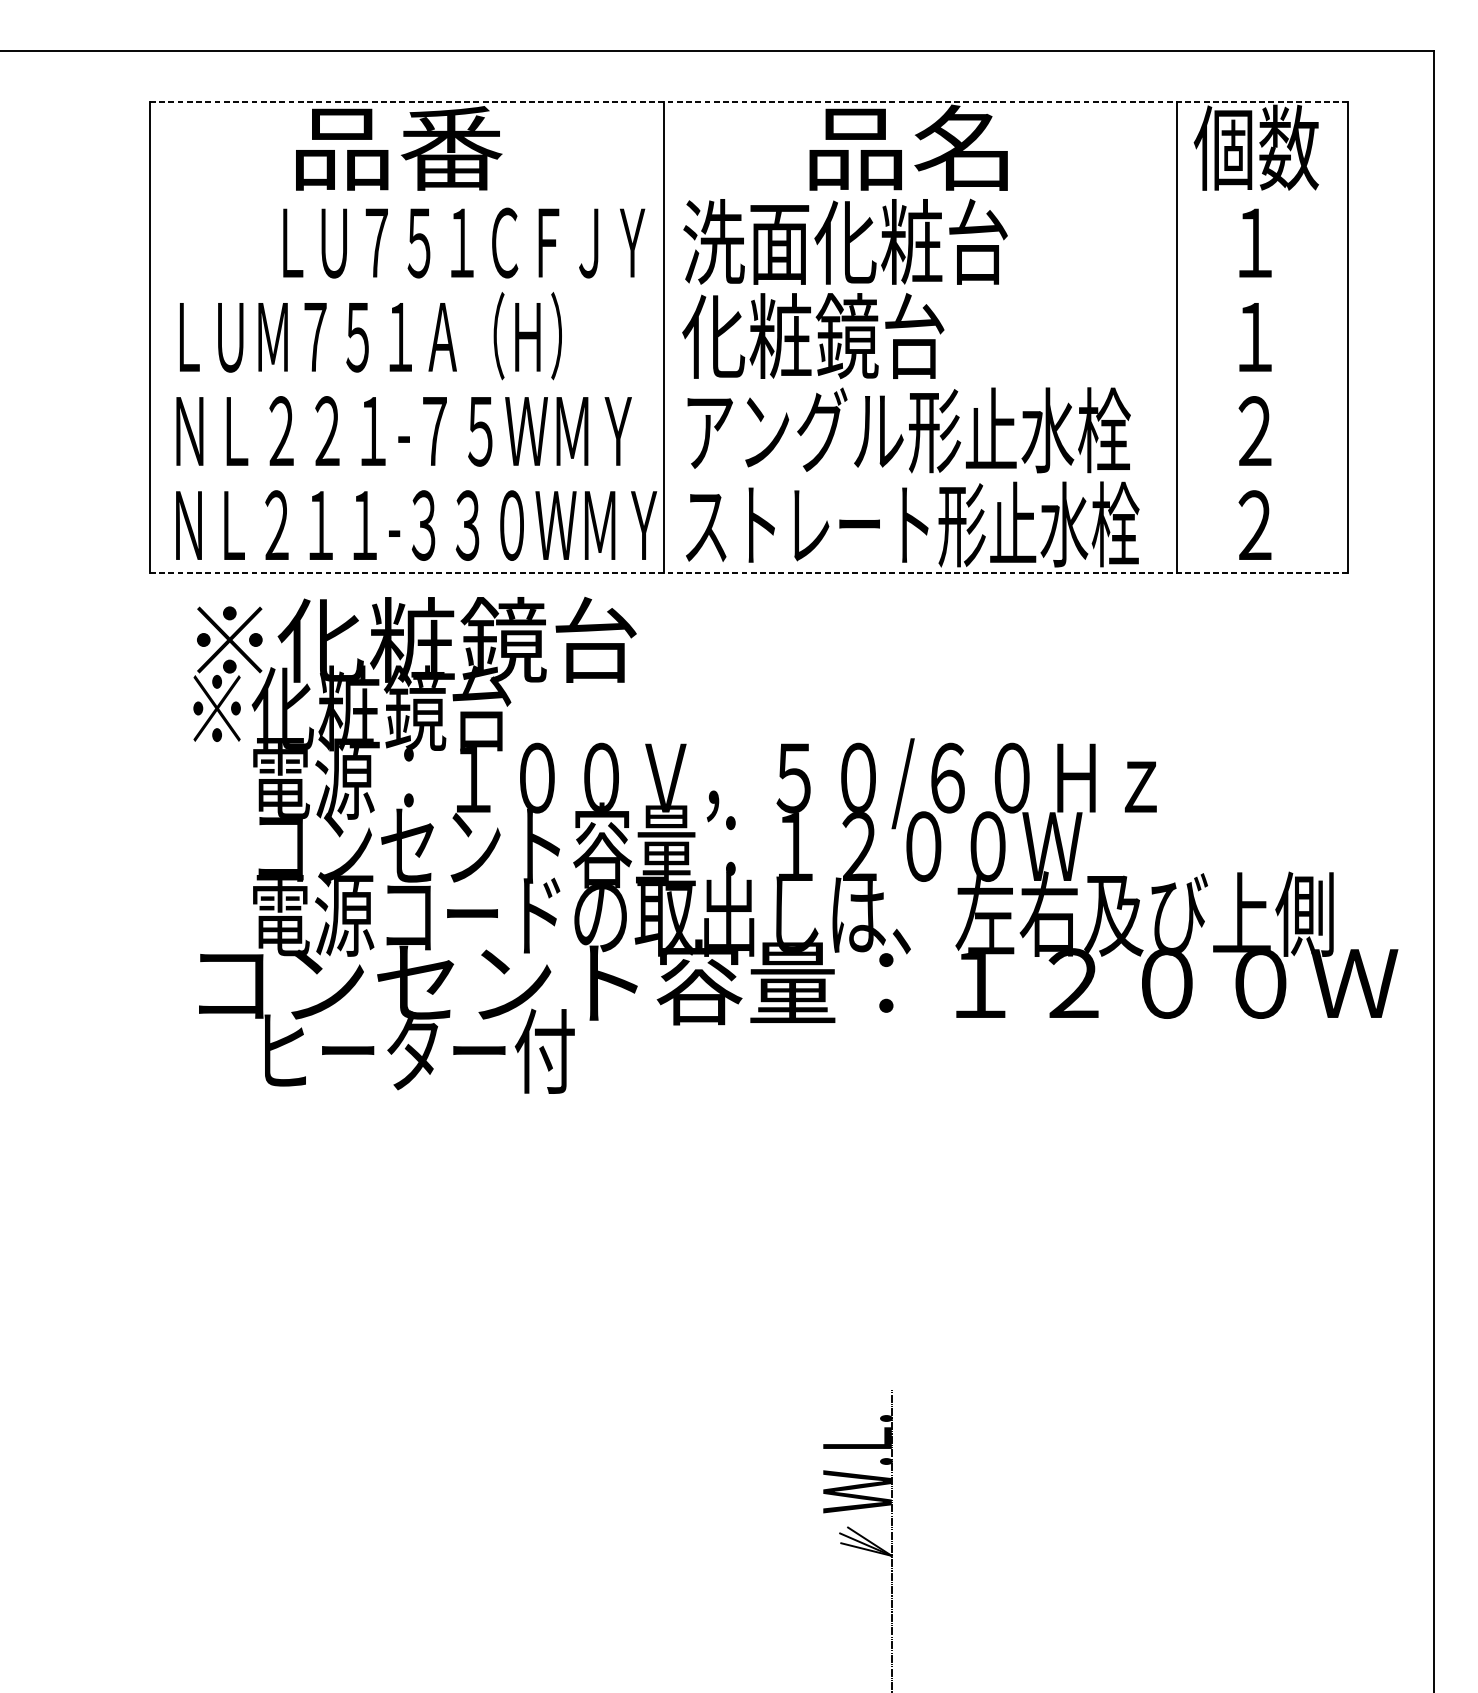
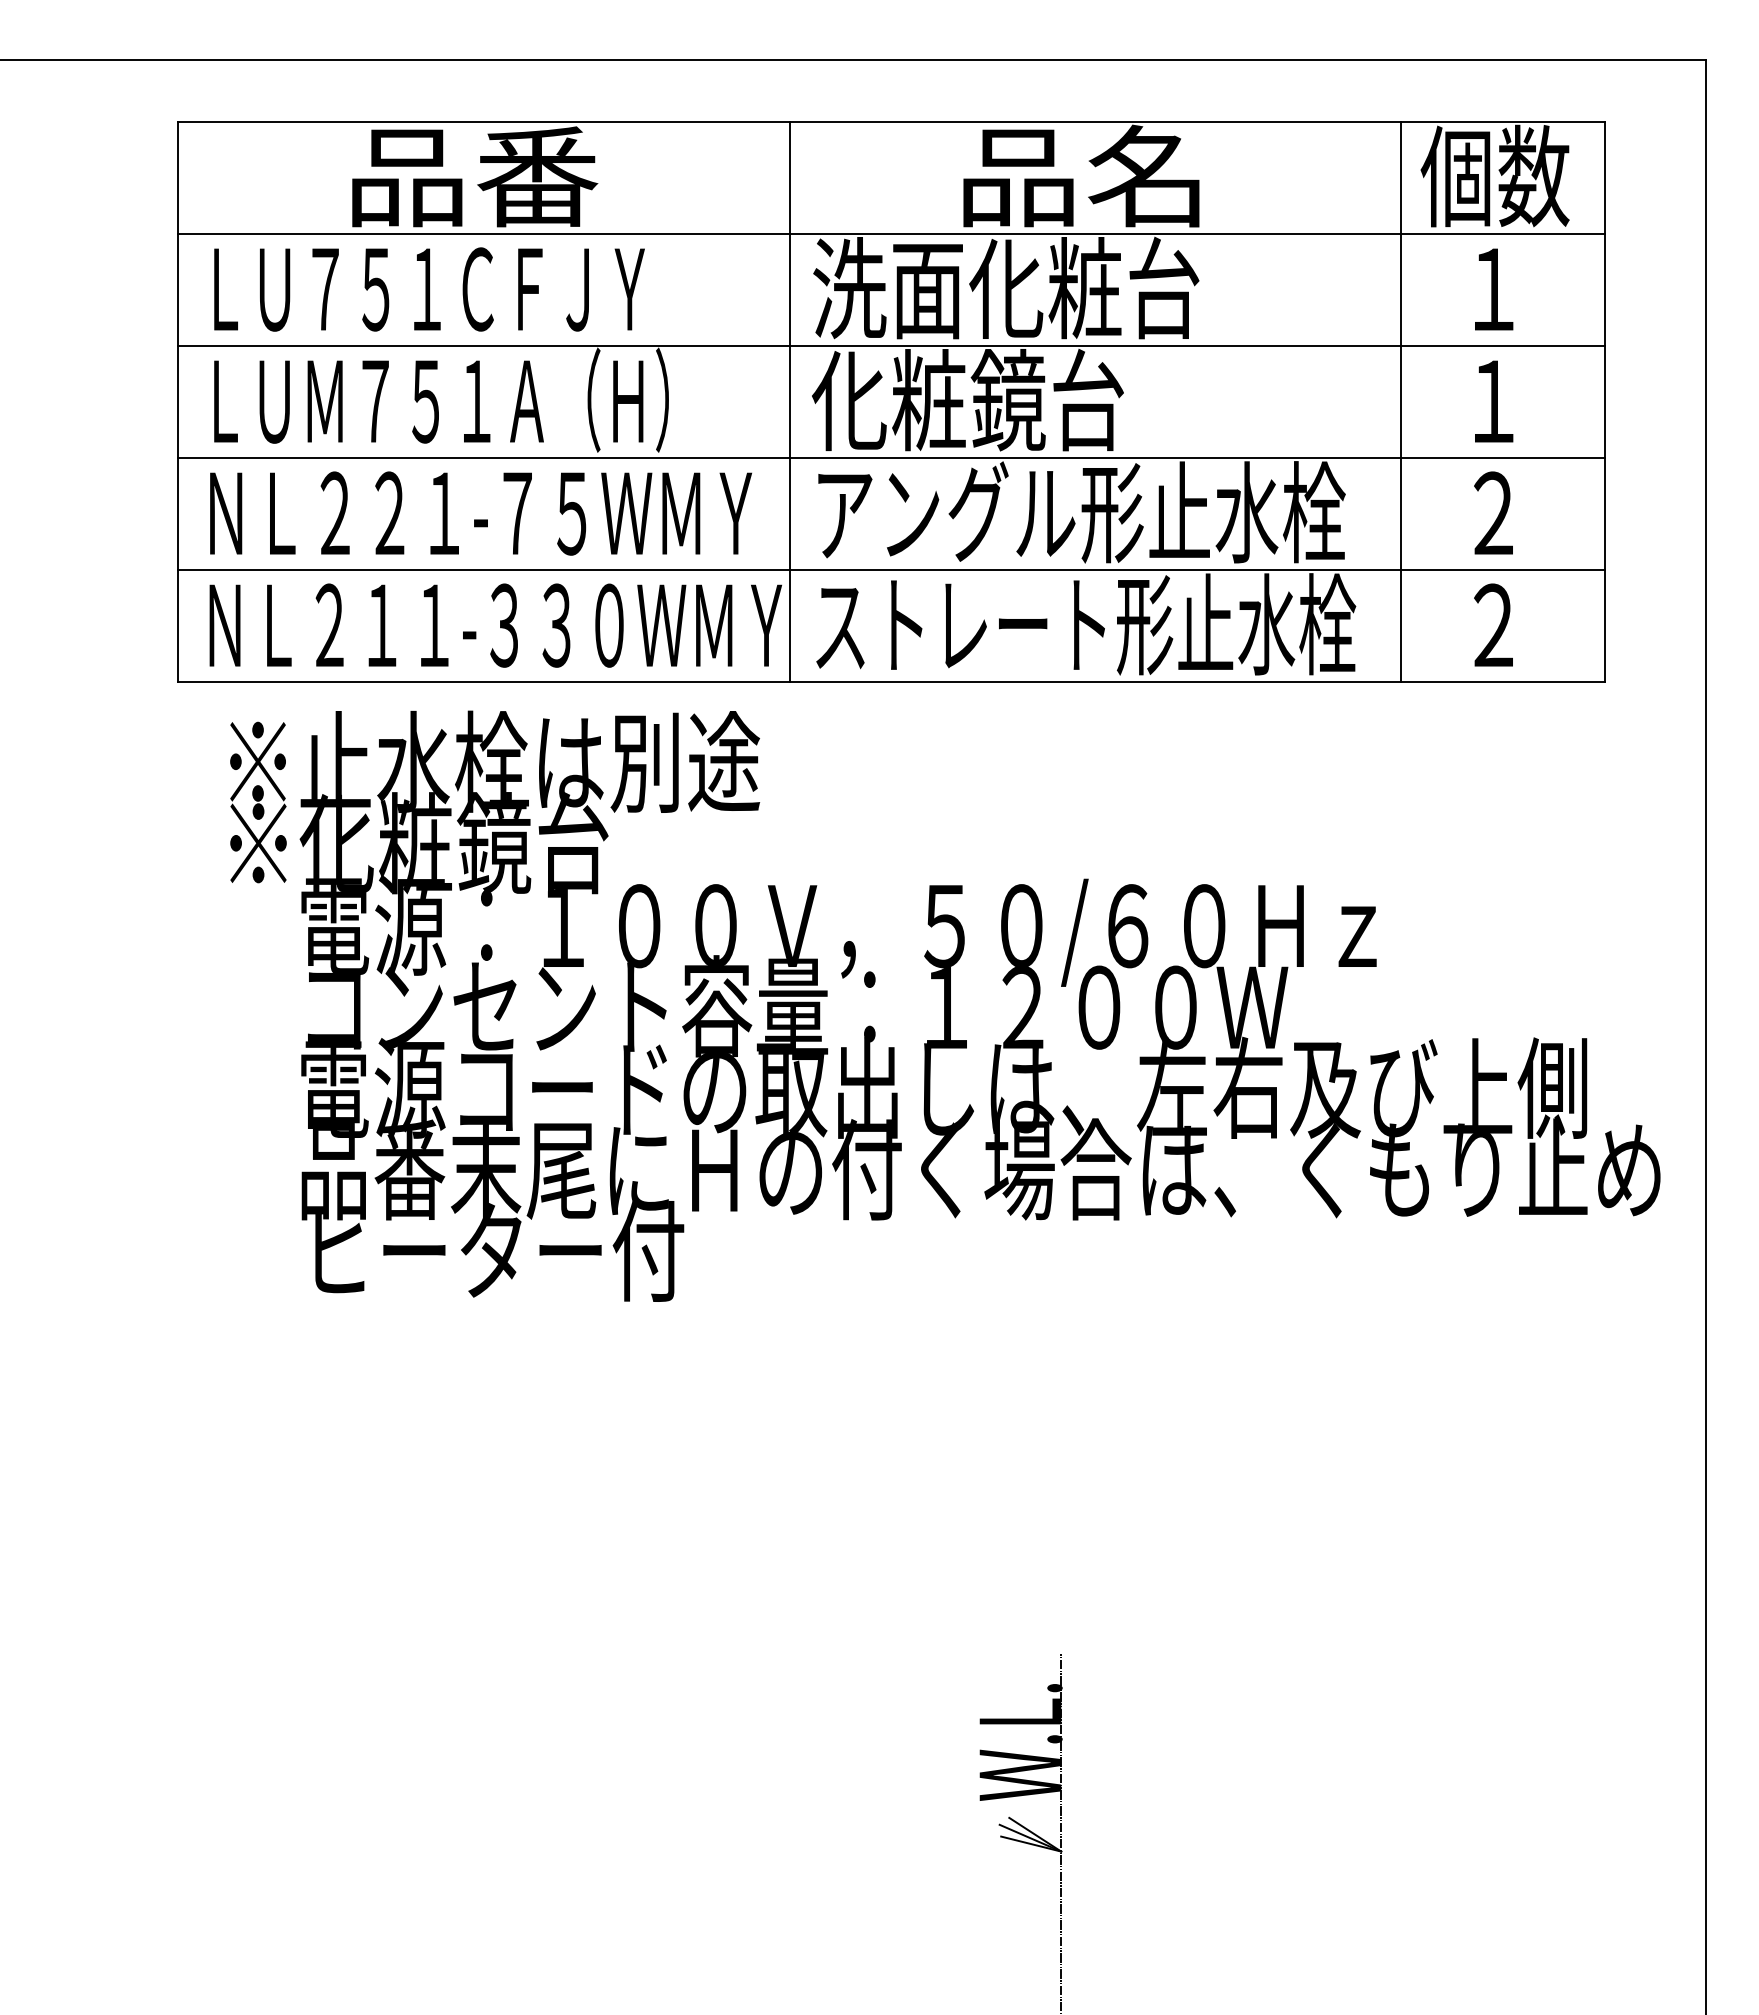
line: (749, 101) -> (892, 121), dashed -> solid
line: (749, 196) -> (891, 233), added
text: (464, 243) -> (429, 289), moved
line: (749, 290) -> (891, 345), added
line: (749, 384) -> (891, 457), added
line: (749, 478) -> (891, 569), added
line: (749, 572) -> (892, 681), dashed -> solid
text: (416, 639) -> (495, 761), ※化粧鏡台 -> ※止水栓は別途
text: (798, 982) -> (950, 1169), コンセント容量：１２００Ｗ -> 品番末尾にＨの付く場合は、くもり止め

